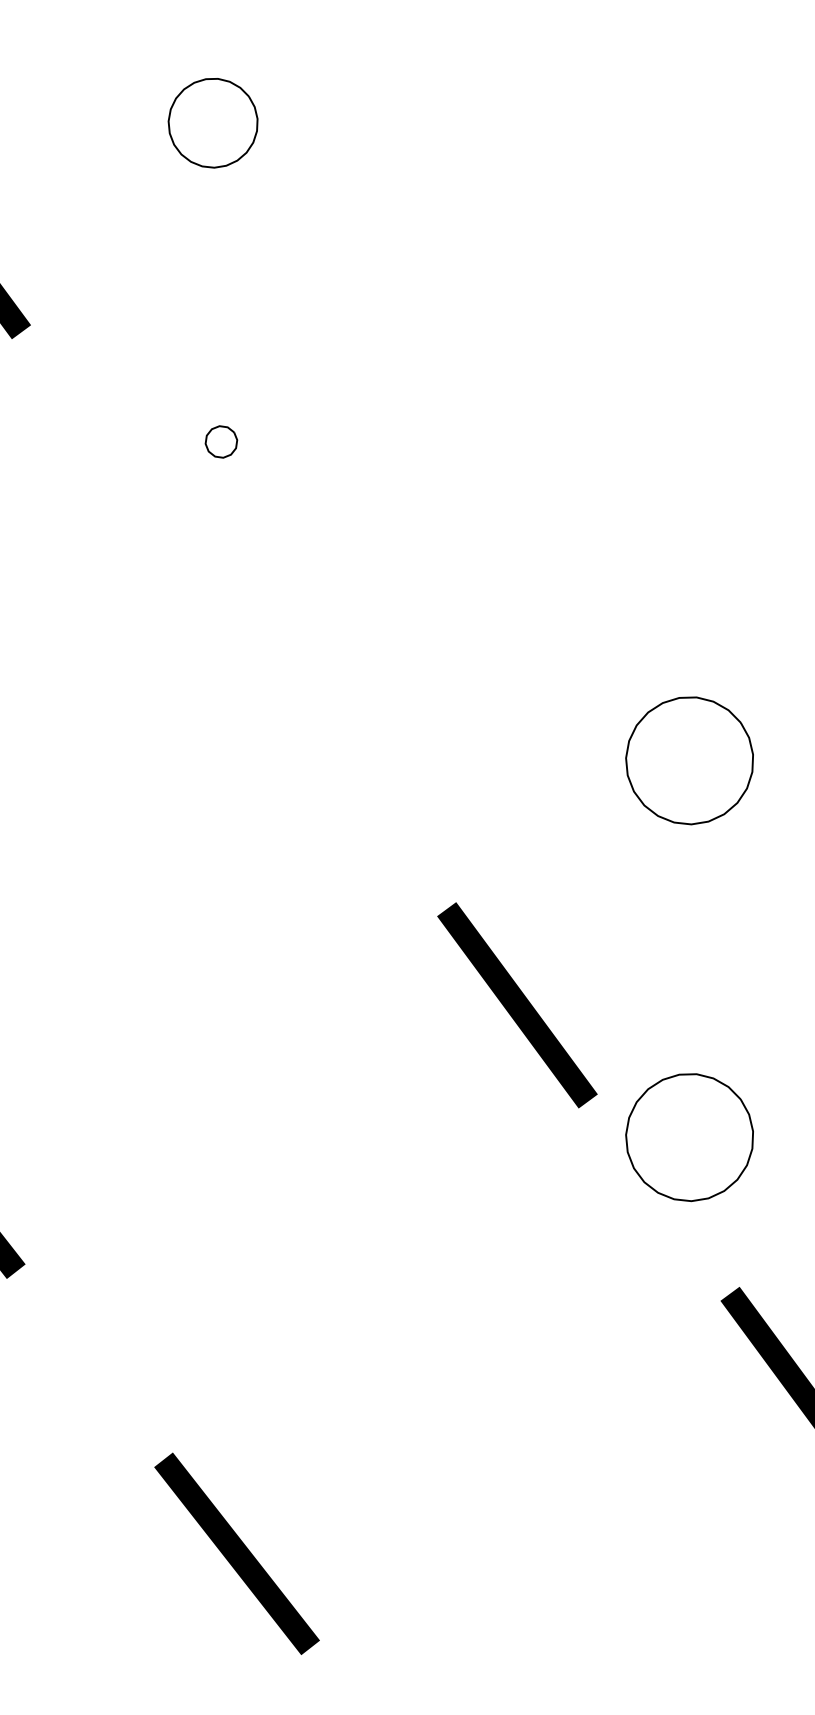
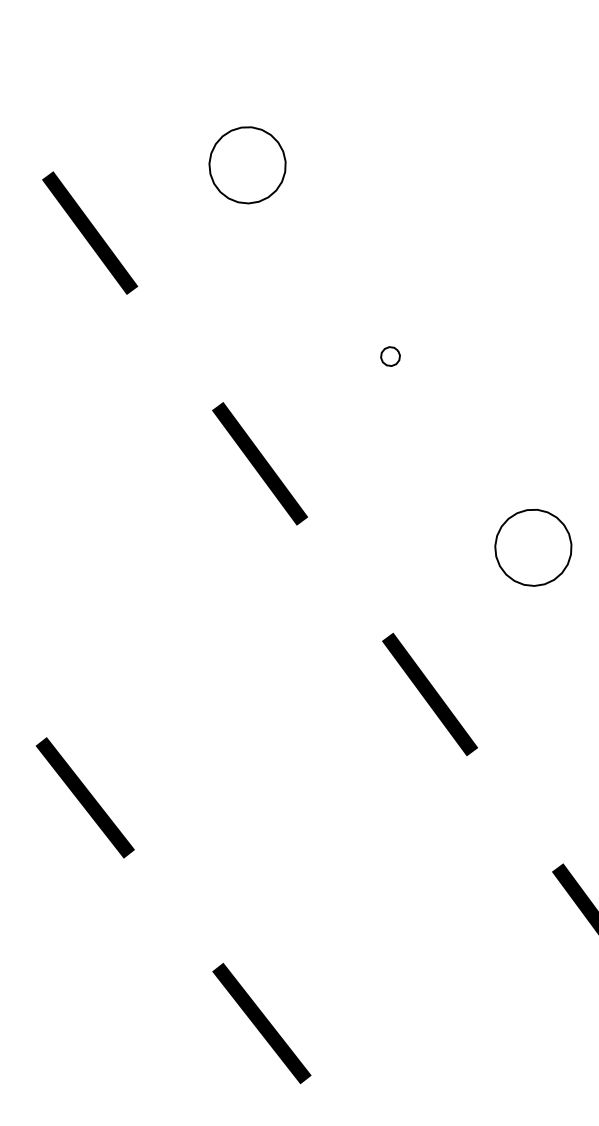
part: (213, 123) -> (247, 165), size x1.43
part: (221, 441) -> (390, 356), moved
line: (234, 620) -> (260, 463), added
part: (689, 1137) -> (533, 773), removed

